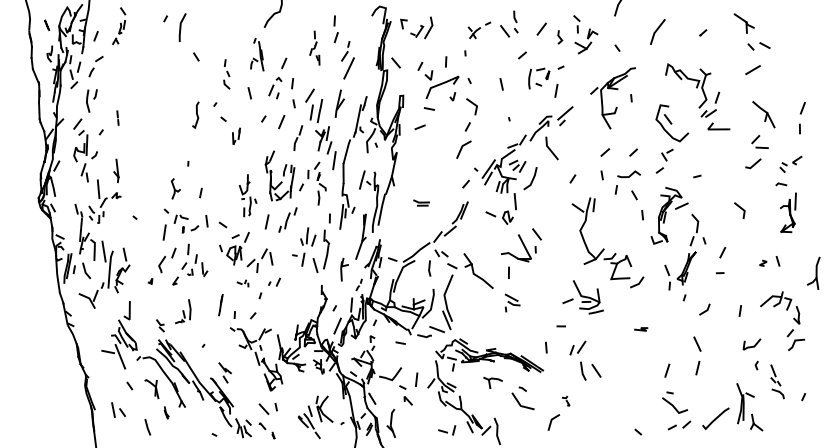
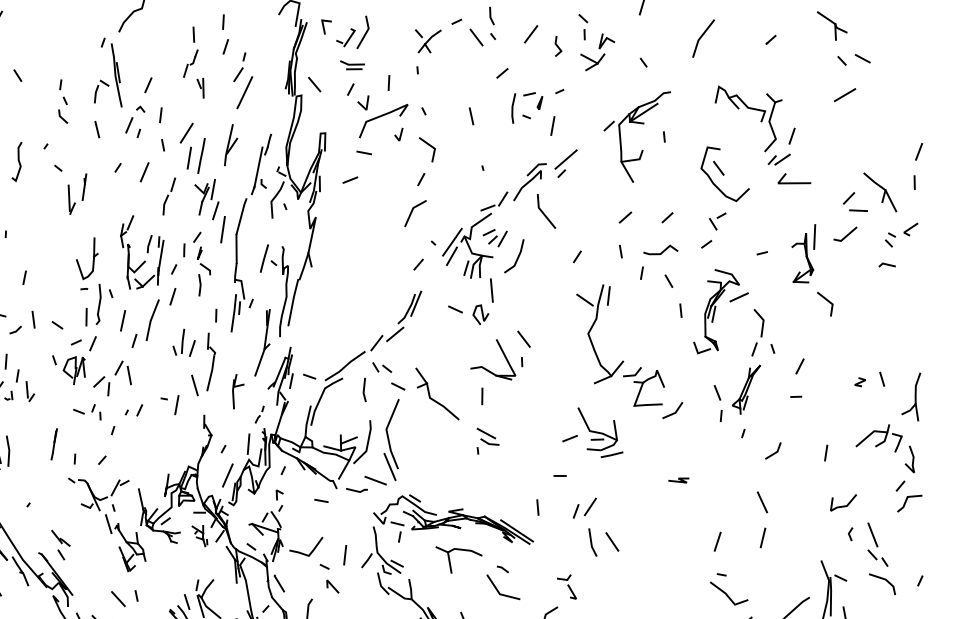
part: (479, 30) -> (438, 36), size x1.43
part: (314, 47) -> (193, 61), size x1.43
part: (257, 54) -> (108, 71), size x1.43
part: (763, 114) -> (879, 192), moved
part: (236, 136) -> (77, 193), size x1.67
part: (247, 195) -> (93, 281), size x1.43
part: (421, 202) -> (352, 64), moved
part: (788, 212) -> (804, 253), moved
part: (287, 219) -> (153, 317), size x1.67
part: (298, 259) -> (169, 404), moved
part: (813, 272) -> (911, 395), moved
part: (242, 283) -> (86, 412), size x1.67
part: (777, 381) -> (881, 557), size x1.43
part: (493, 382) -> (459, 559), size x1.67
part: (565, 400) -> (566, 586), size x1.67

